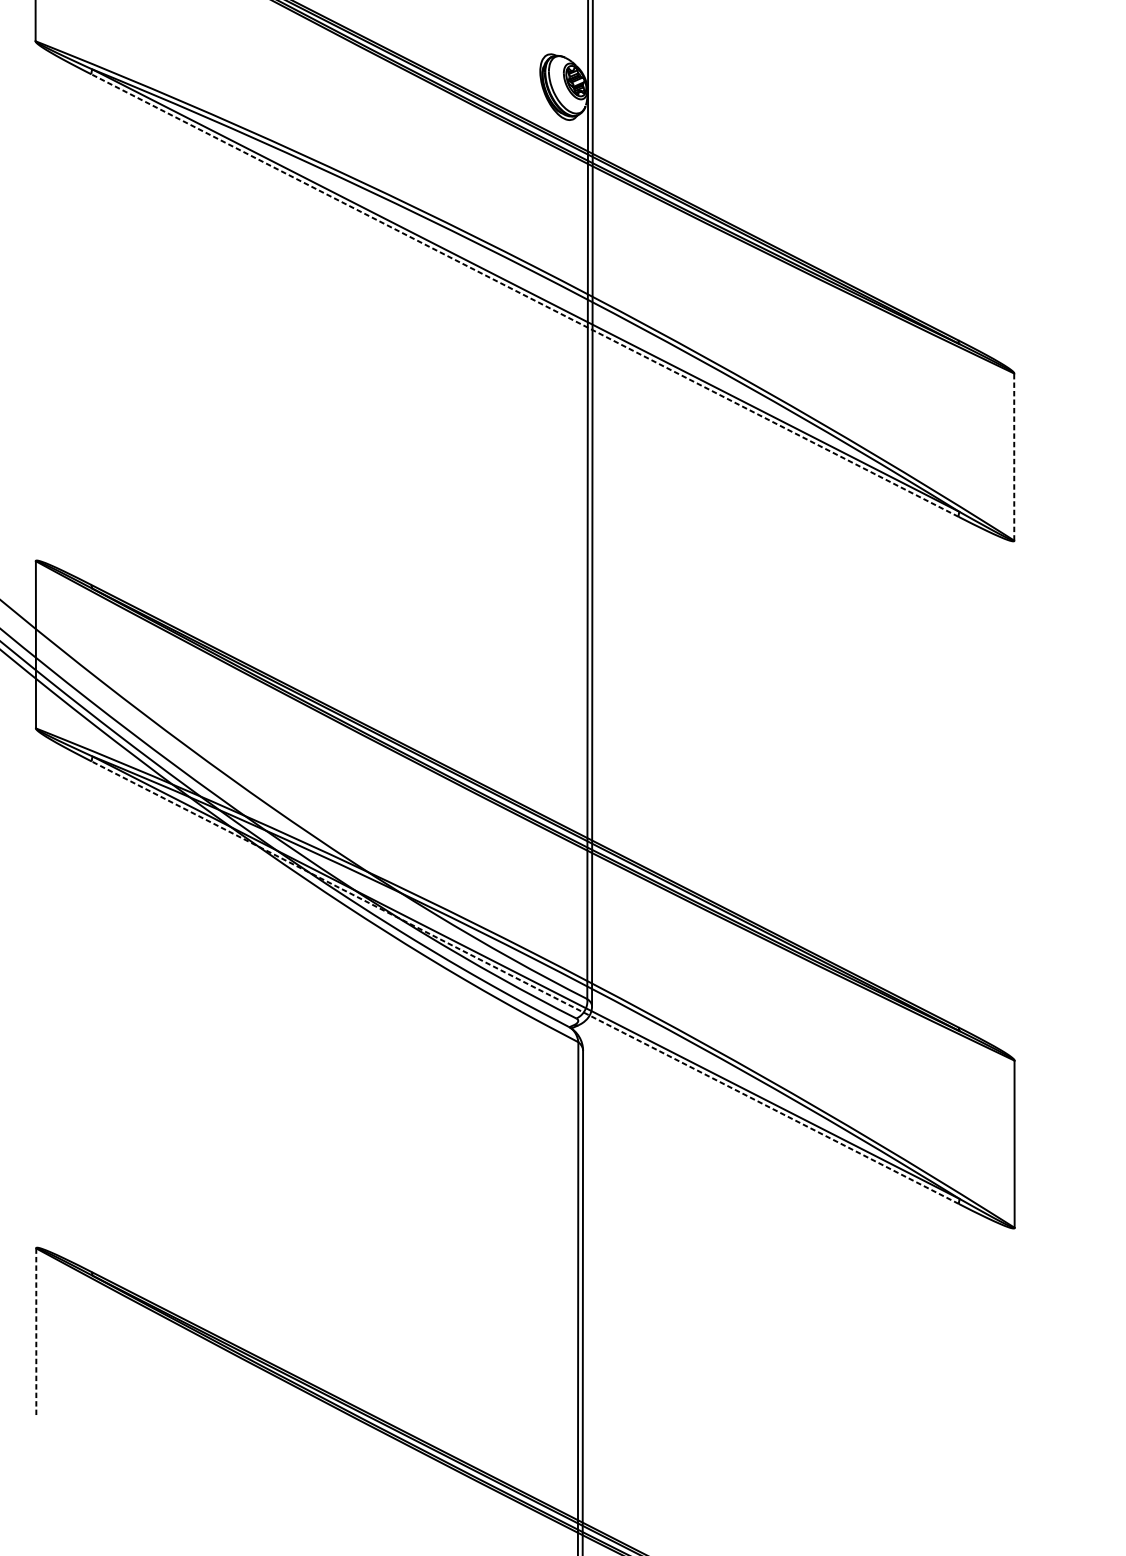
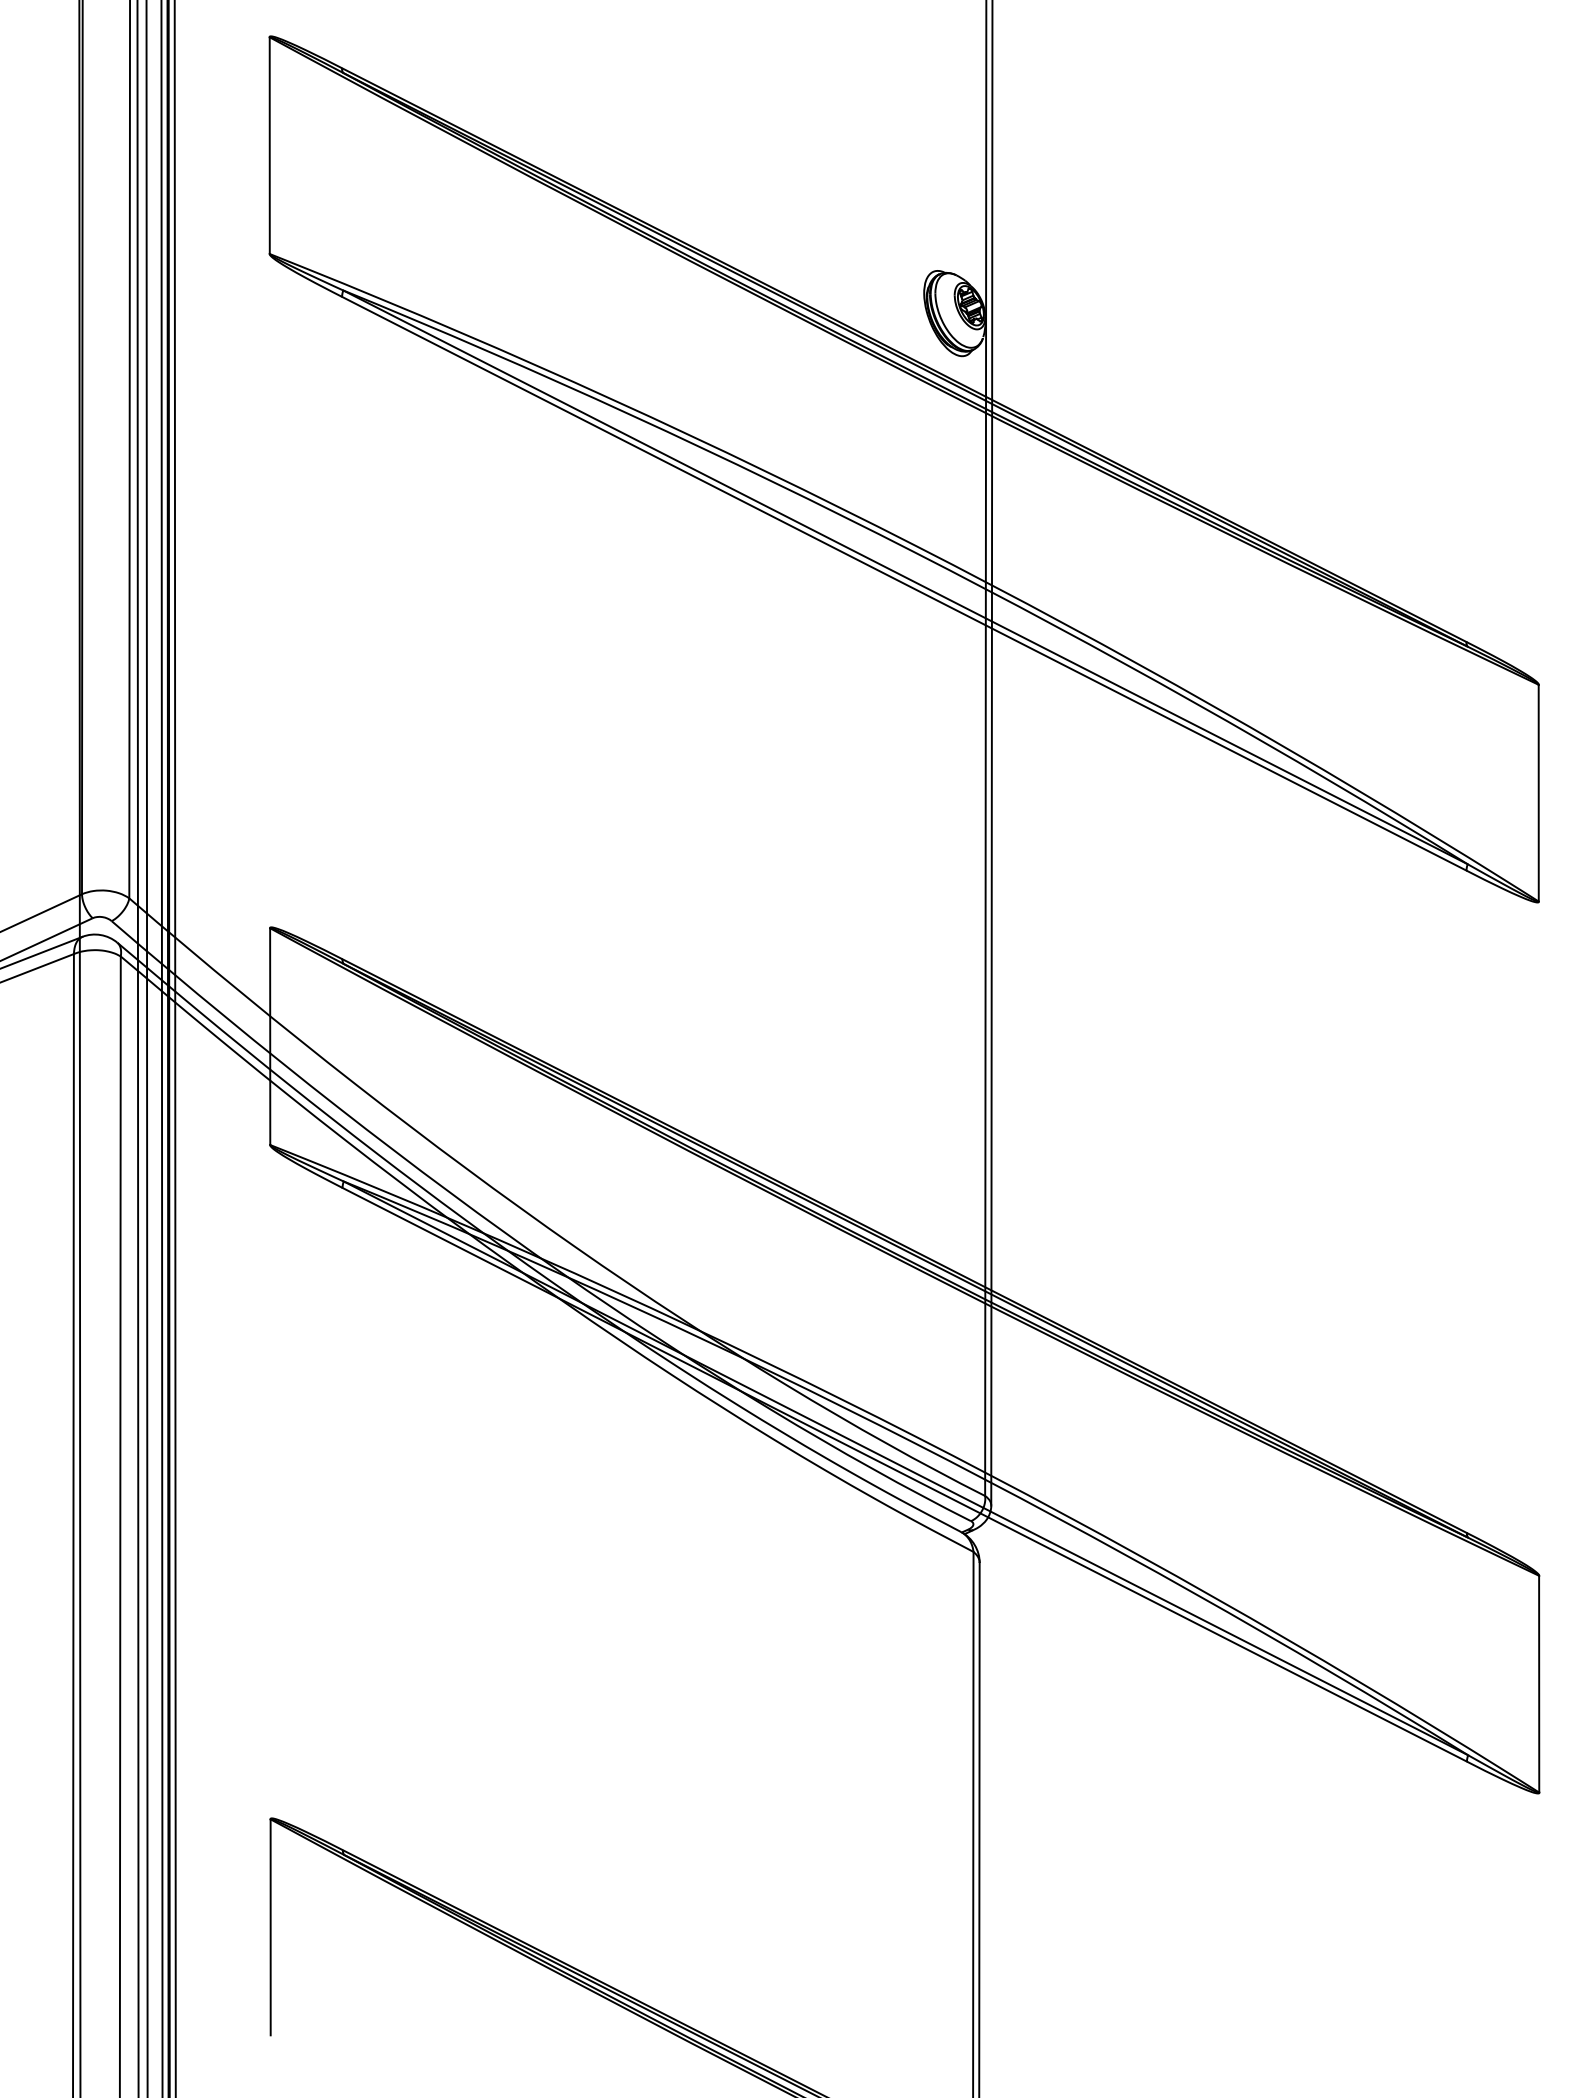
line: (524, 295) -> (903, 583), dashed -> solid
line: (1014, 457) -> (1538, 793), dashed -> solid
line: (525, 982) -> (904, 1474), dashed -> solid
line: (36, 1331) -> (270, 1927), dashed -> solid

